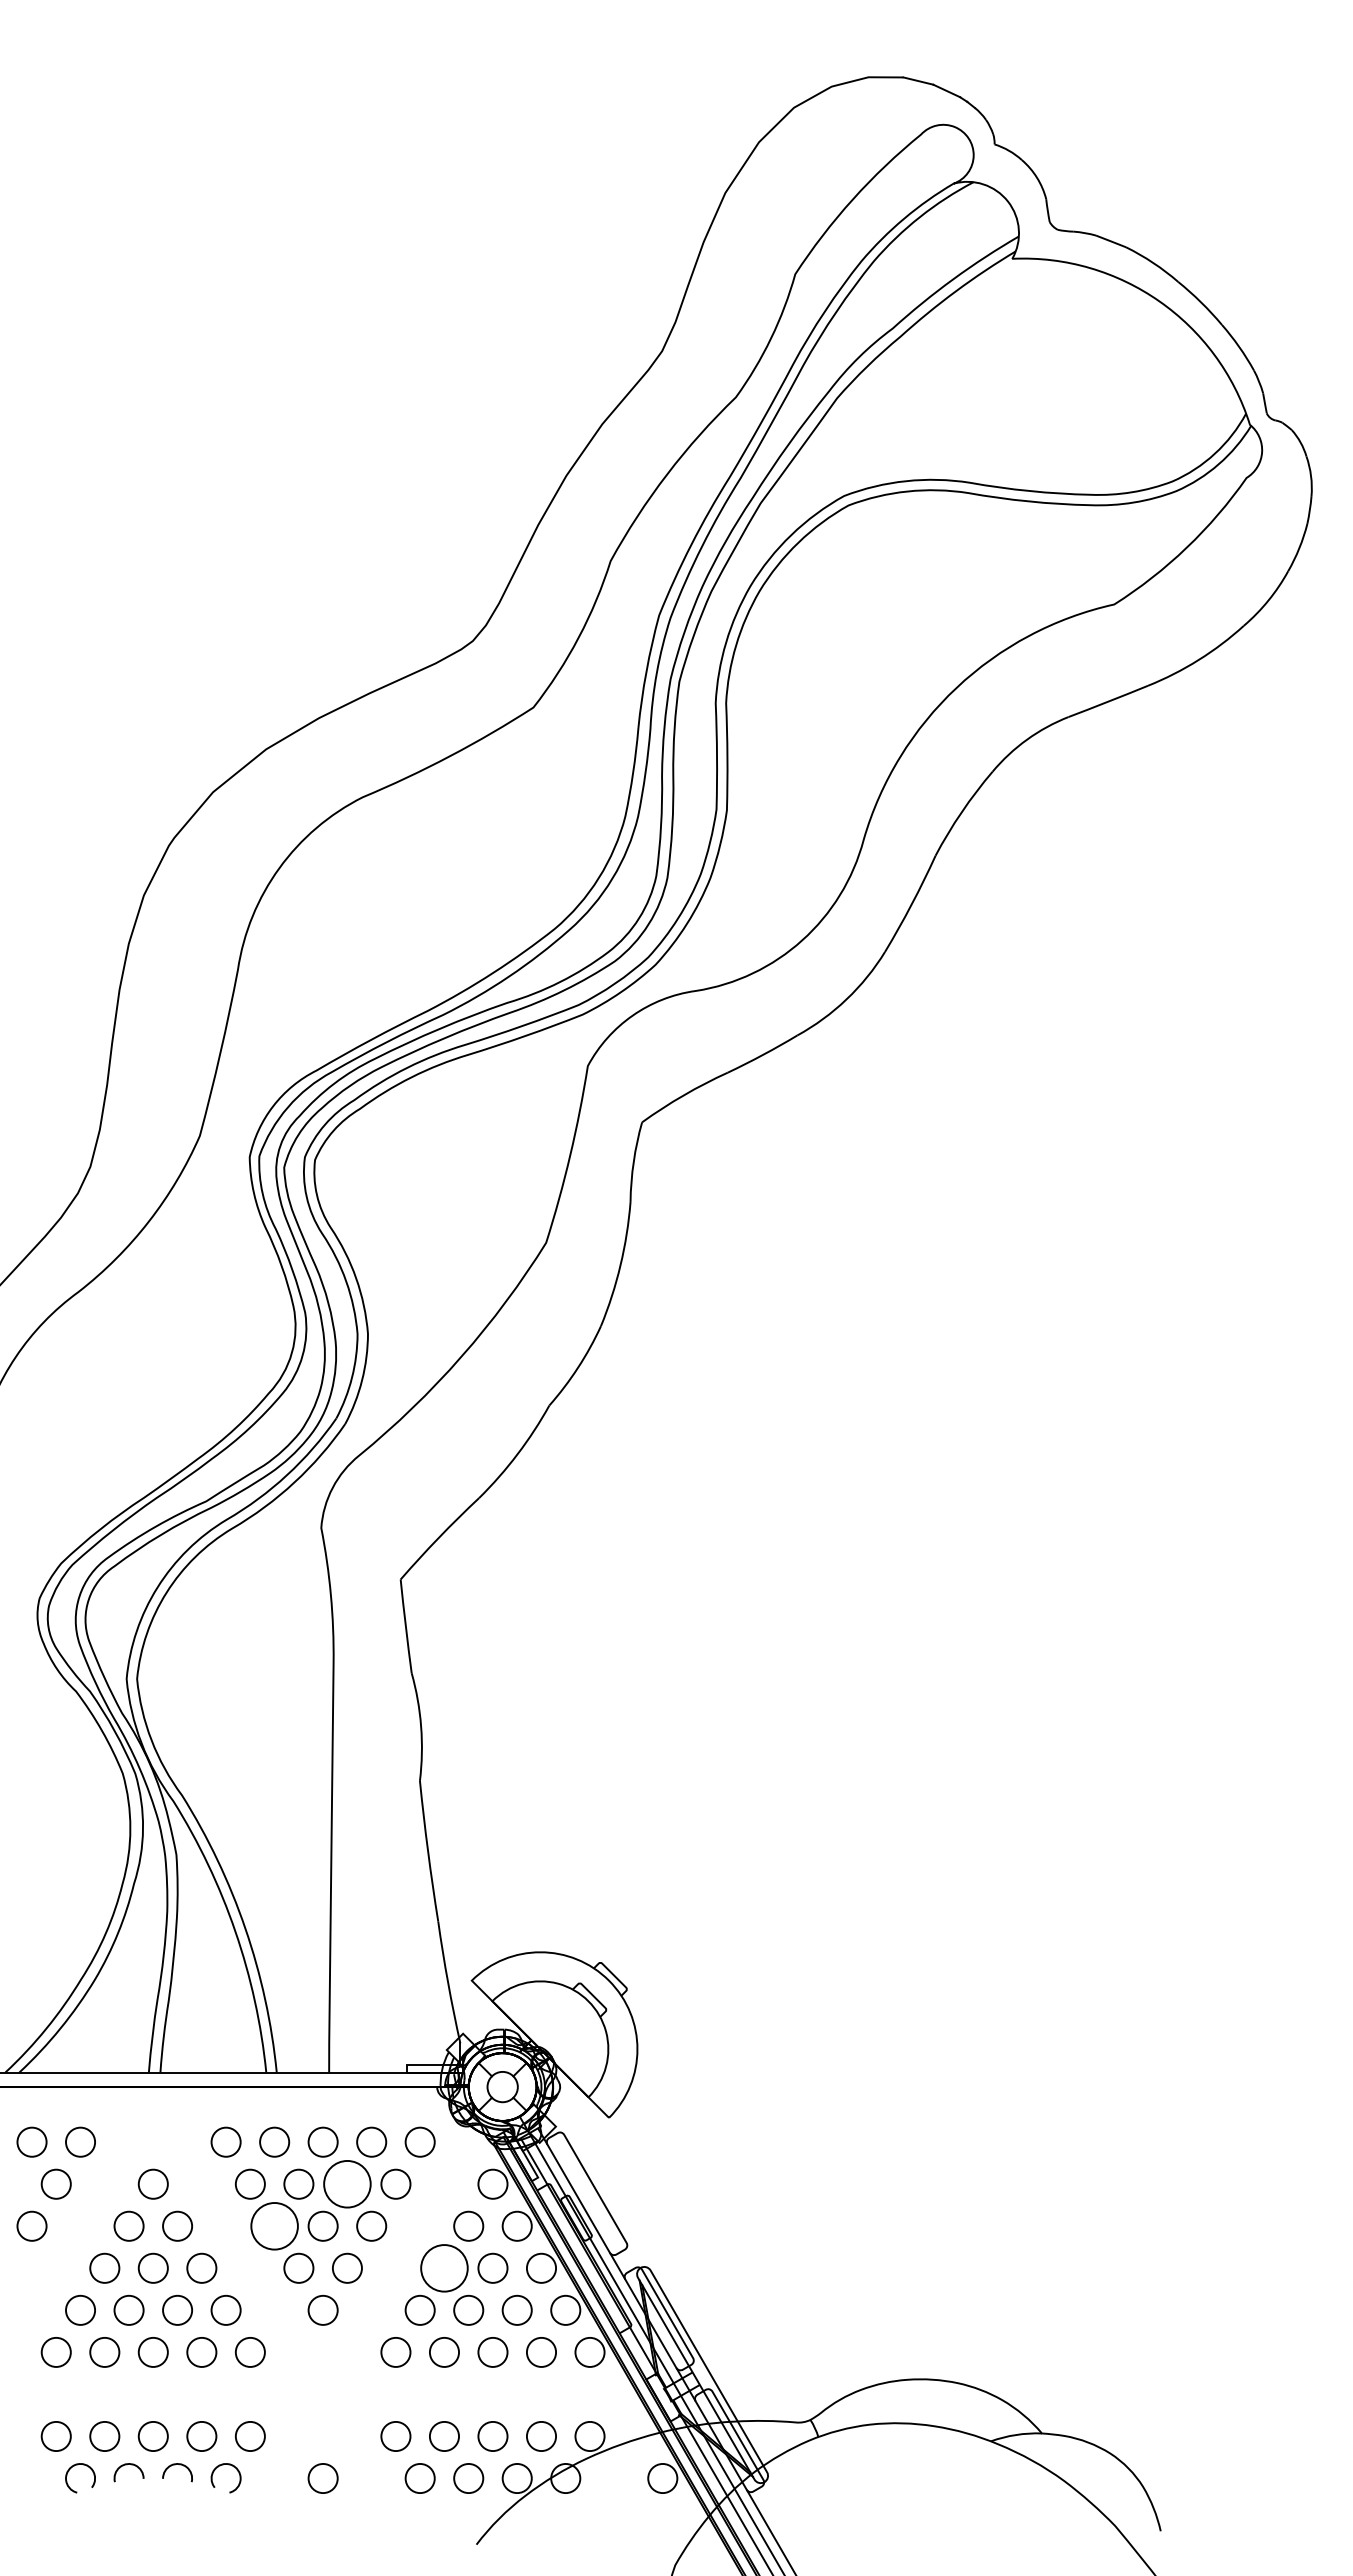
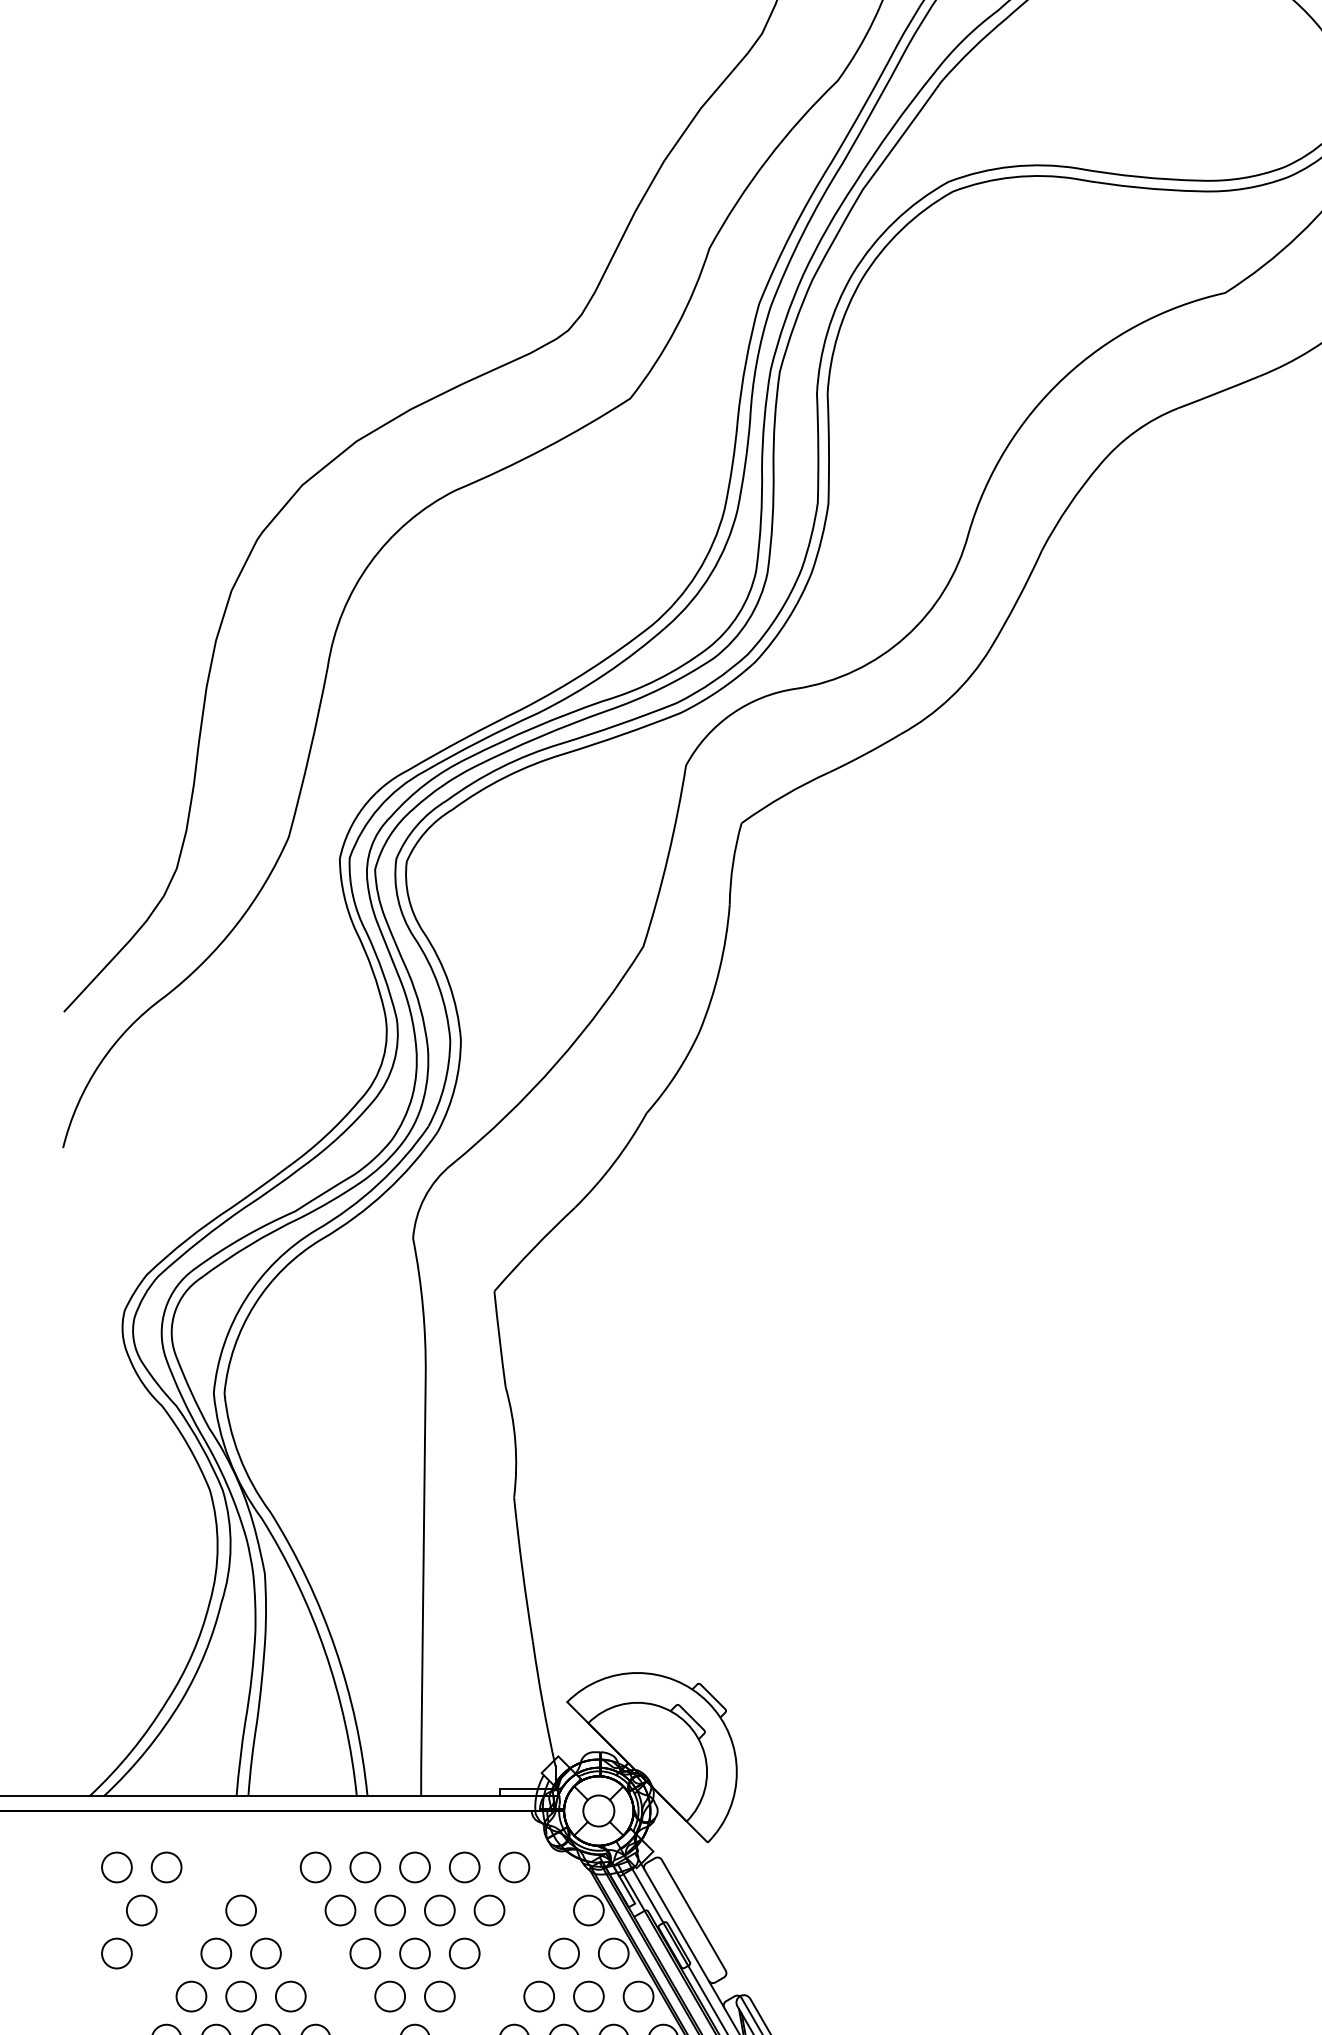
circle: (346, 2183) -> (438, 1909), size x0.62
circle: (274, 2225) -> (365, 1952), size x0.62
circle: (444, 2267) -> (539, 1995), size x0.62

